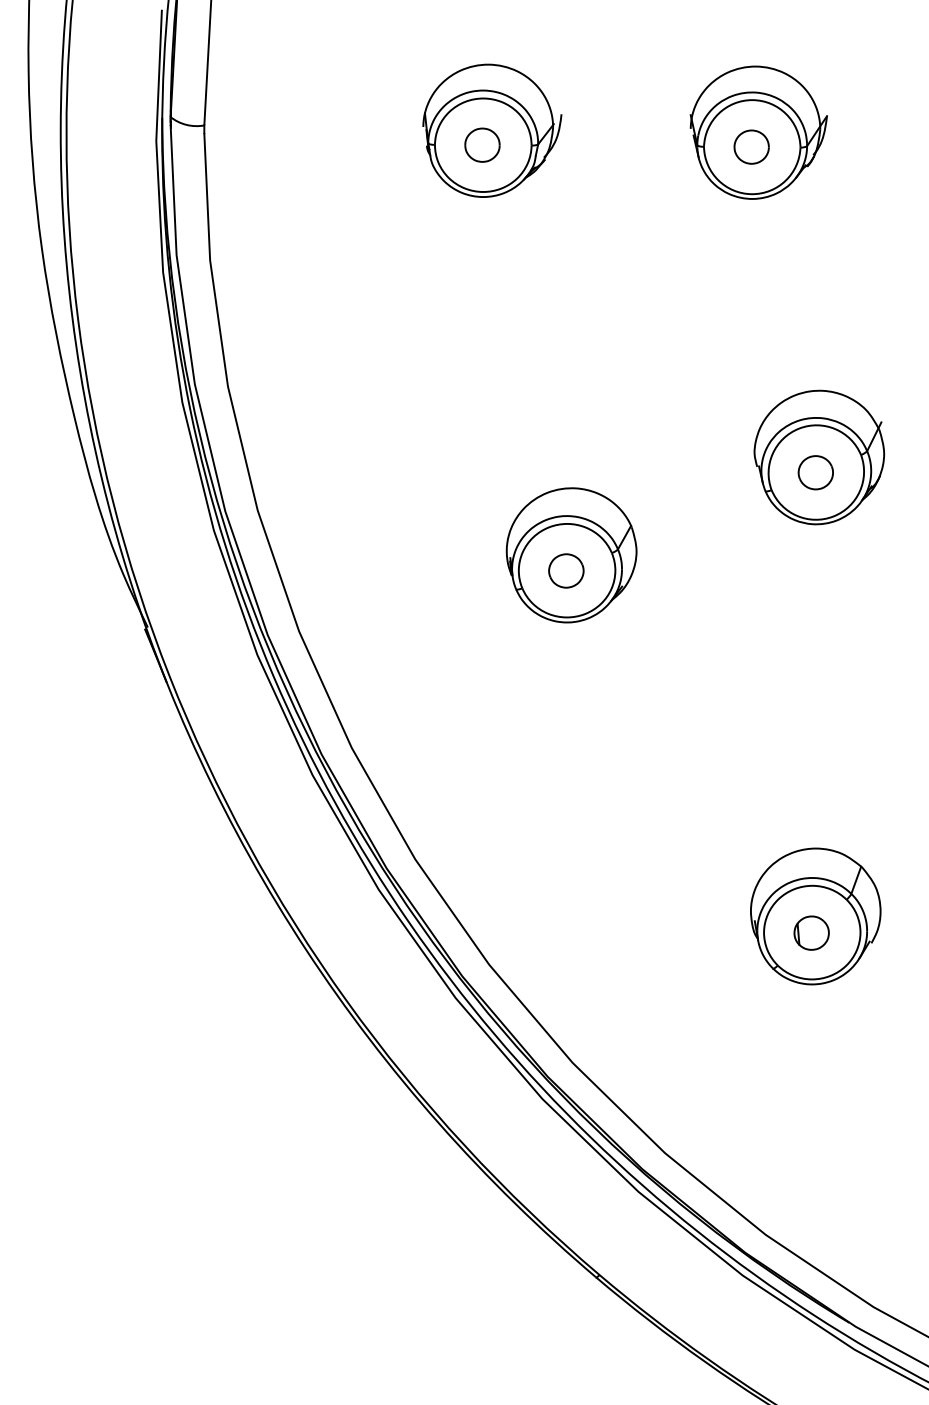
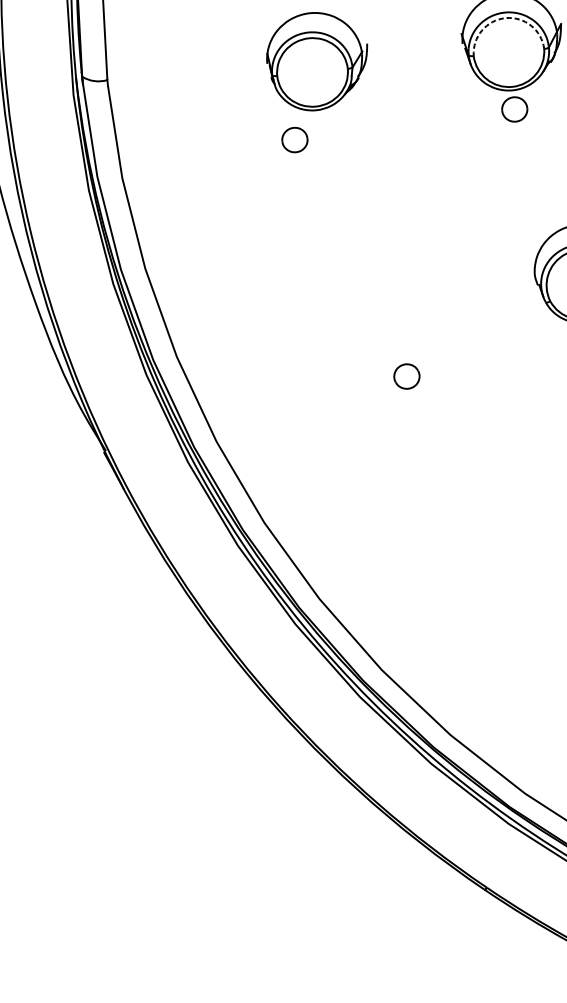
arc: (752, 100) -> (505, 18), solid -> dashed
part: (482, 144) -> (294, 139), moved
part: (751, 146) -> (514, 109), moved
part: (571, 555) -> (409, 364), removed

